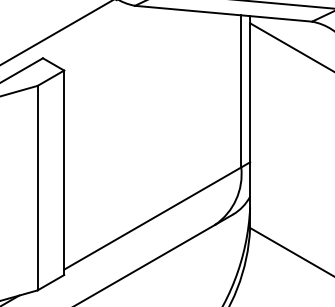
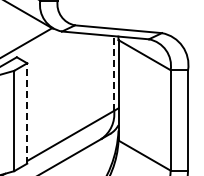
line: (241, 91) -> (114, 73), solid -> dashed
line: (64, 170) -> (27, 112), solid -> dashed

